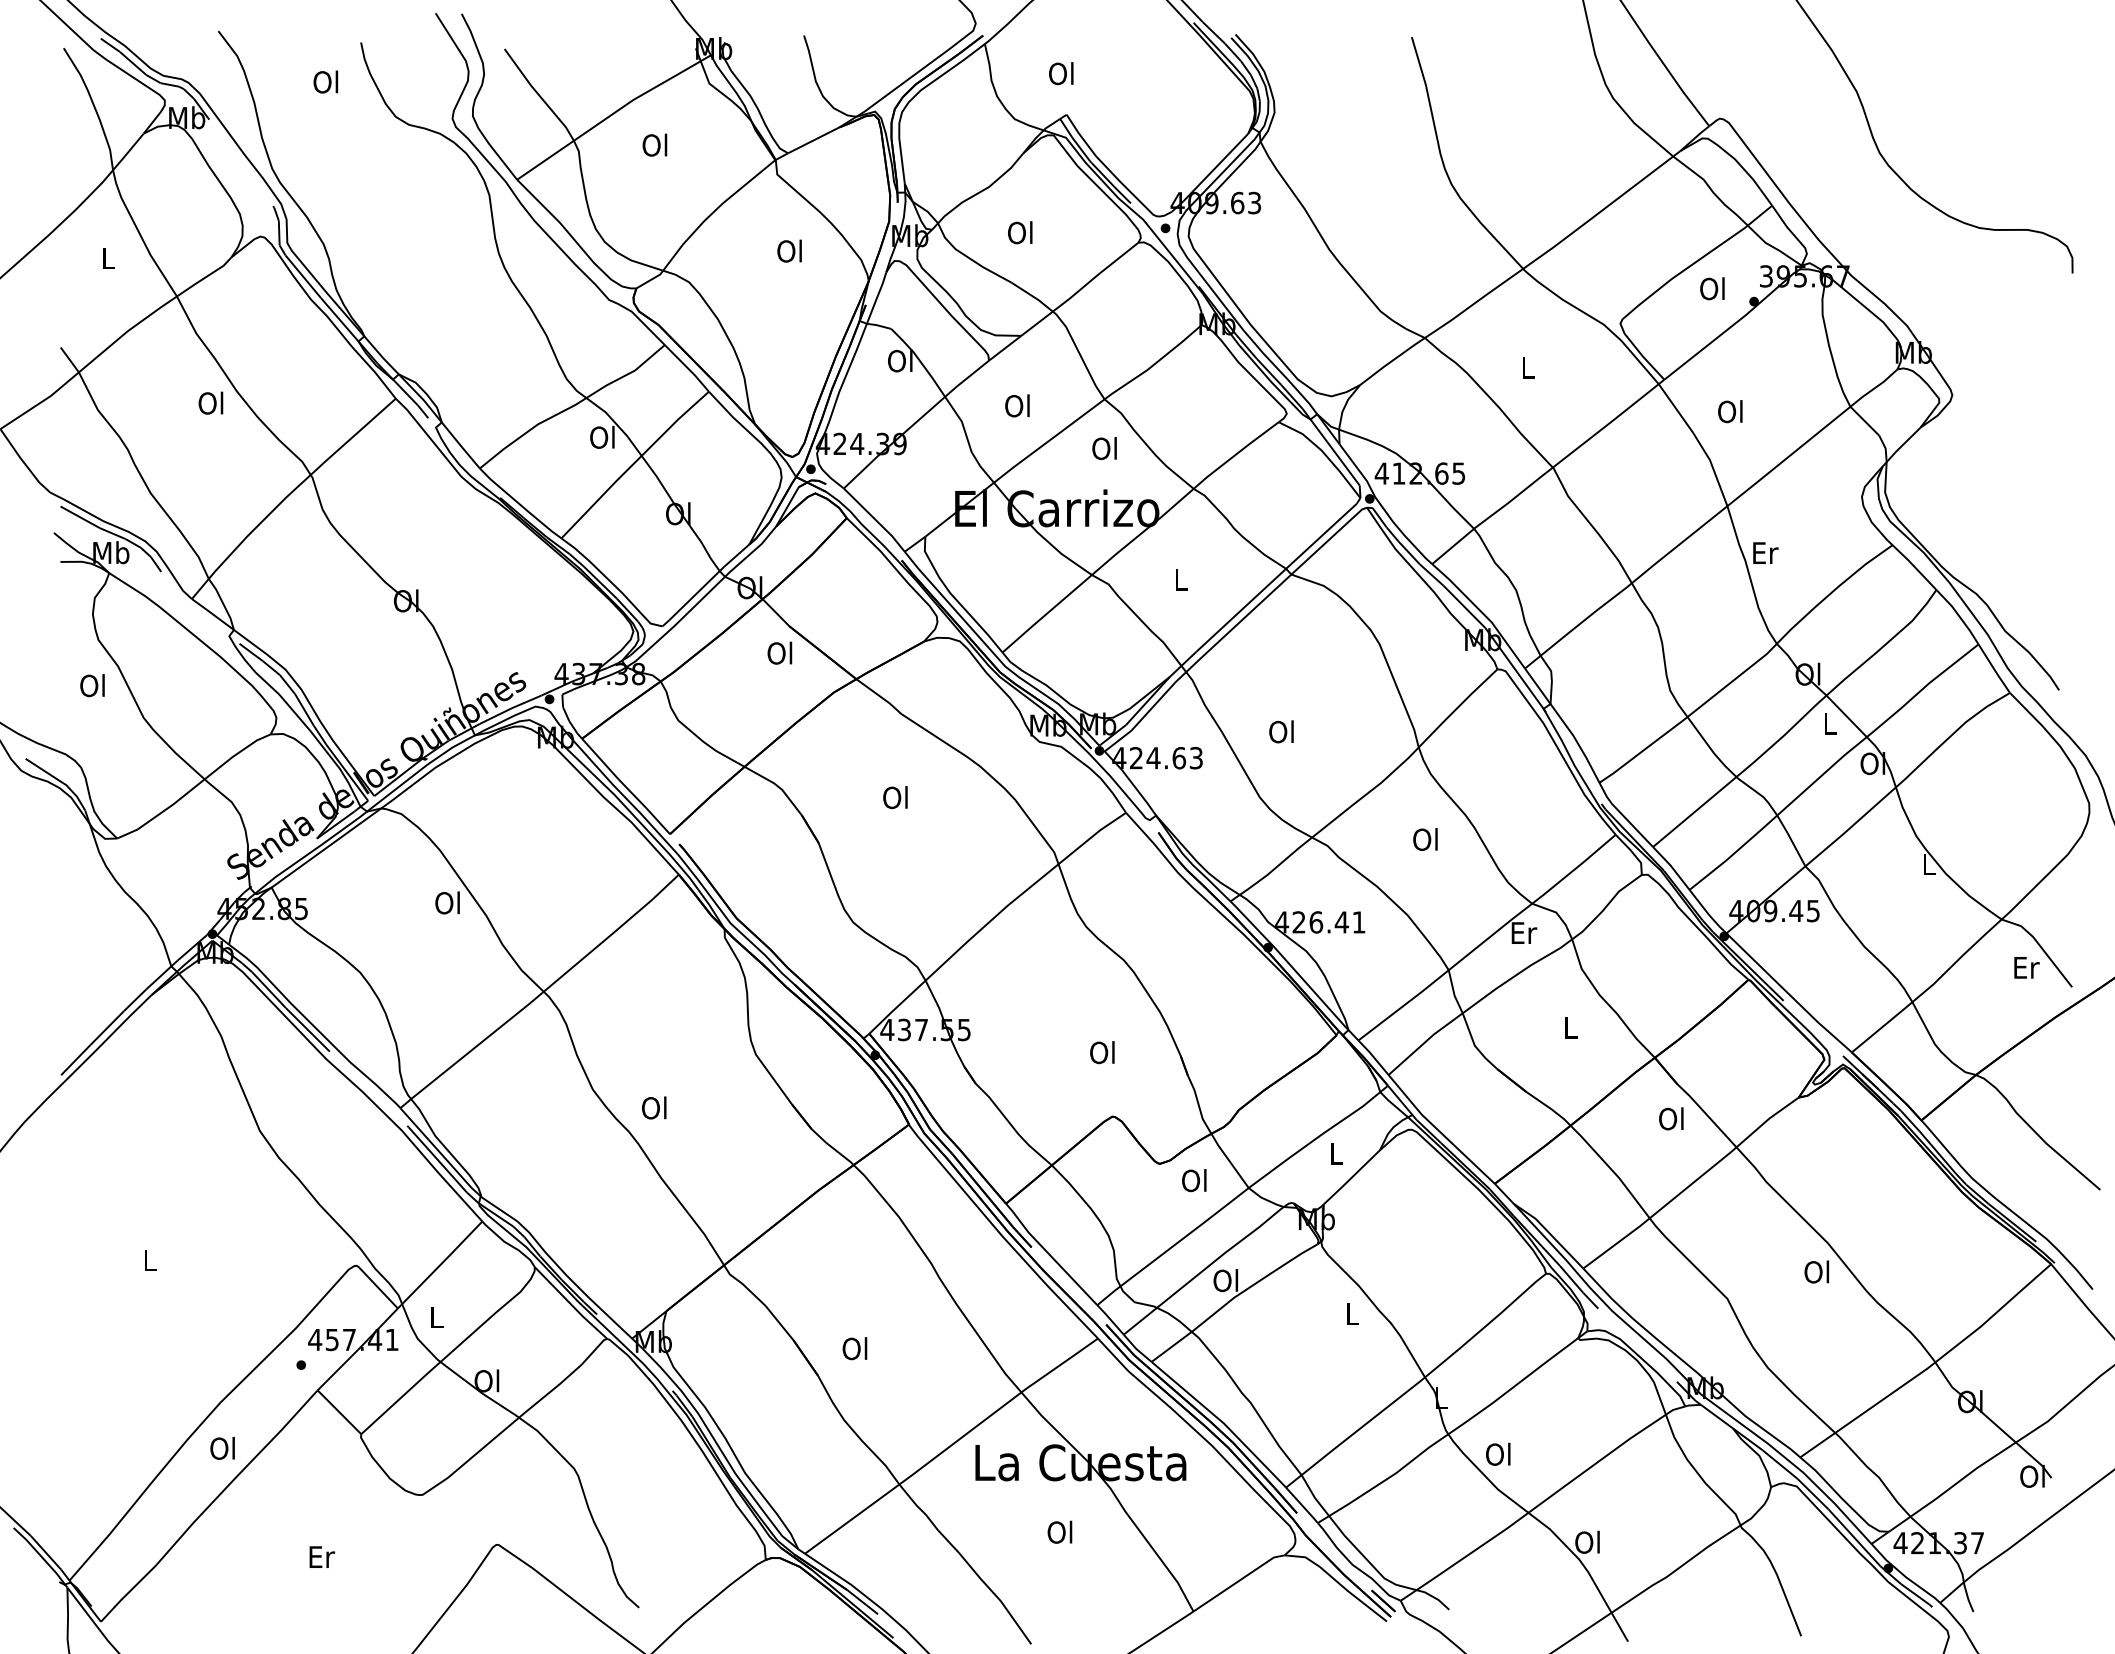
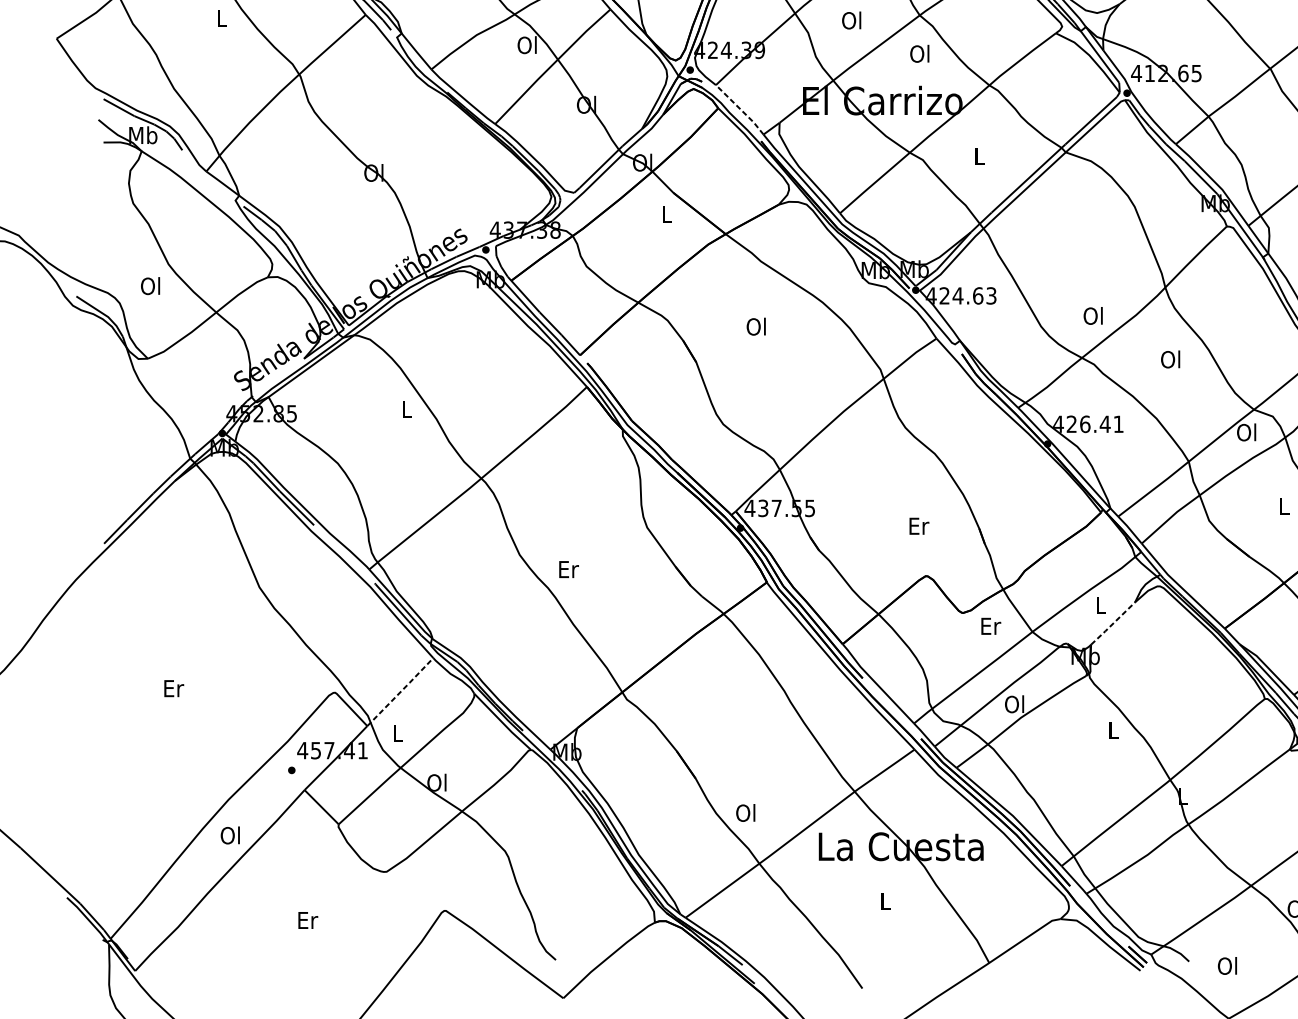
text: (210, 402) -> (220, 17), Ol -> L
line: (875, 519) -> (740, 109), solid -> dashed
text: (779, 652) -> (665, 213), Ol -> L
text: (92, 685) -> (150, 286), moved
text: (1281, 731) -> (1093, 315), moved
text: (447, 902) -> (406, 408), Ol -> L
text: (1523, 932) -> (1247, 432), Er -> Ol
text: (1103, 1052) -> (918, 525), Ol -> Er
text: (655, 1107) -> (568, 568), Ol -> Er
line: (1351, 1178) -> (1112, 624), solid -> dashed
text: (1195, 1180) -> (990, 626), Ol -> Er
text: (150, 1260) -> (173, 688), L -> Er
line: (440, 1264) -> (400, 691), solid -> dashed
text: (854, 1348) -> (745, 812), moved
text: (1498, 1453) -> (1227, 965), moved
text: (1059, 1531) -> (884, 900), Ol -> L

